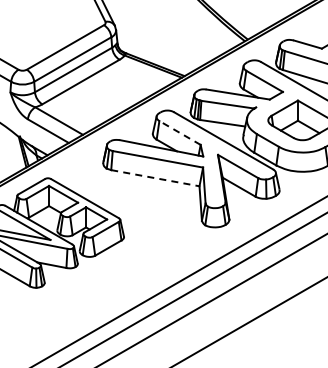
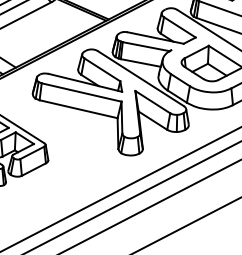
line: (180, 132) -> (102, 69), dashed -> solid
line: (155, 178) -> (78, 109), dashed -> solid

